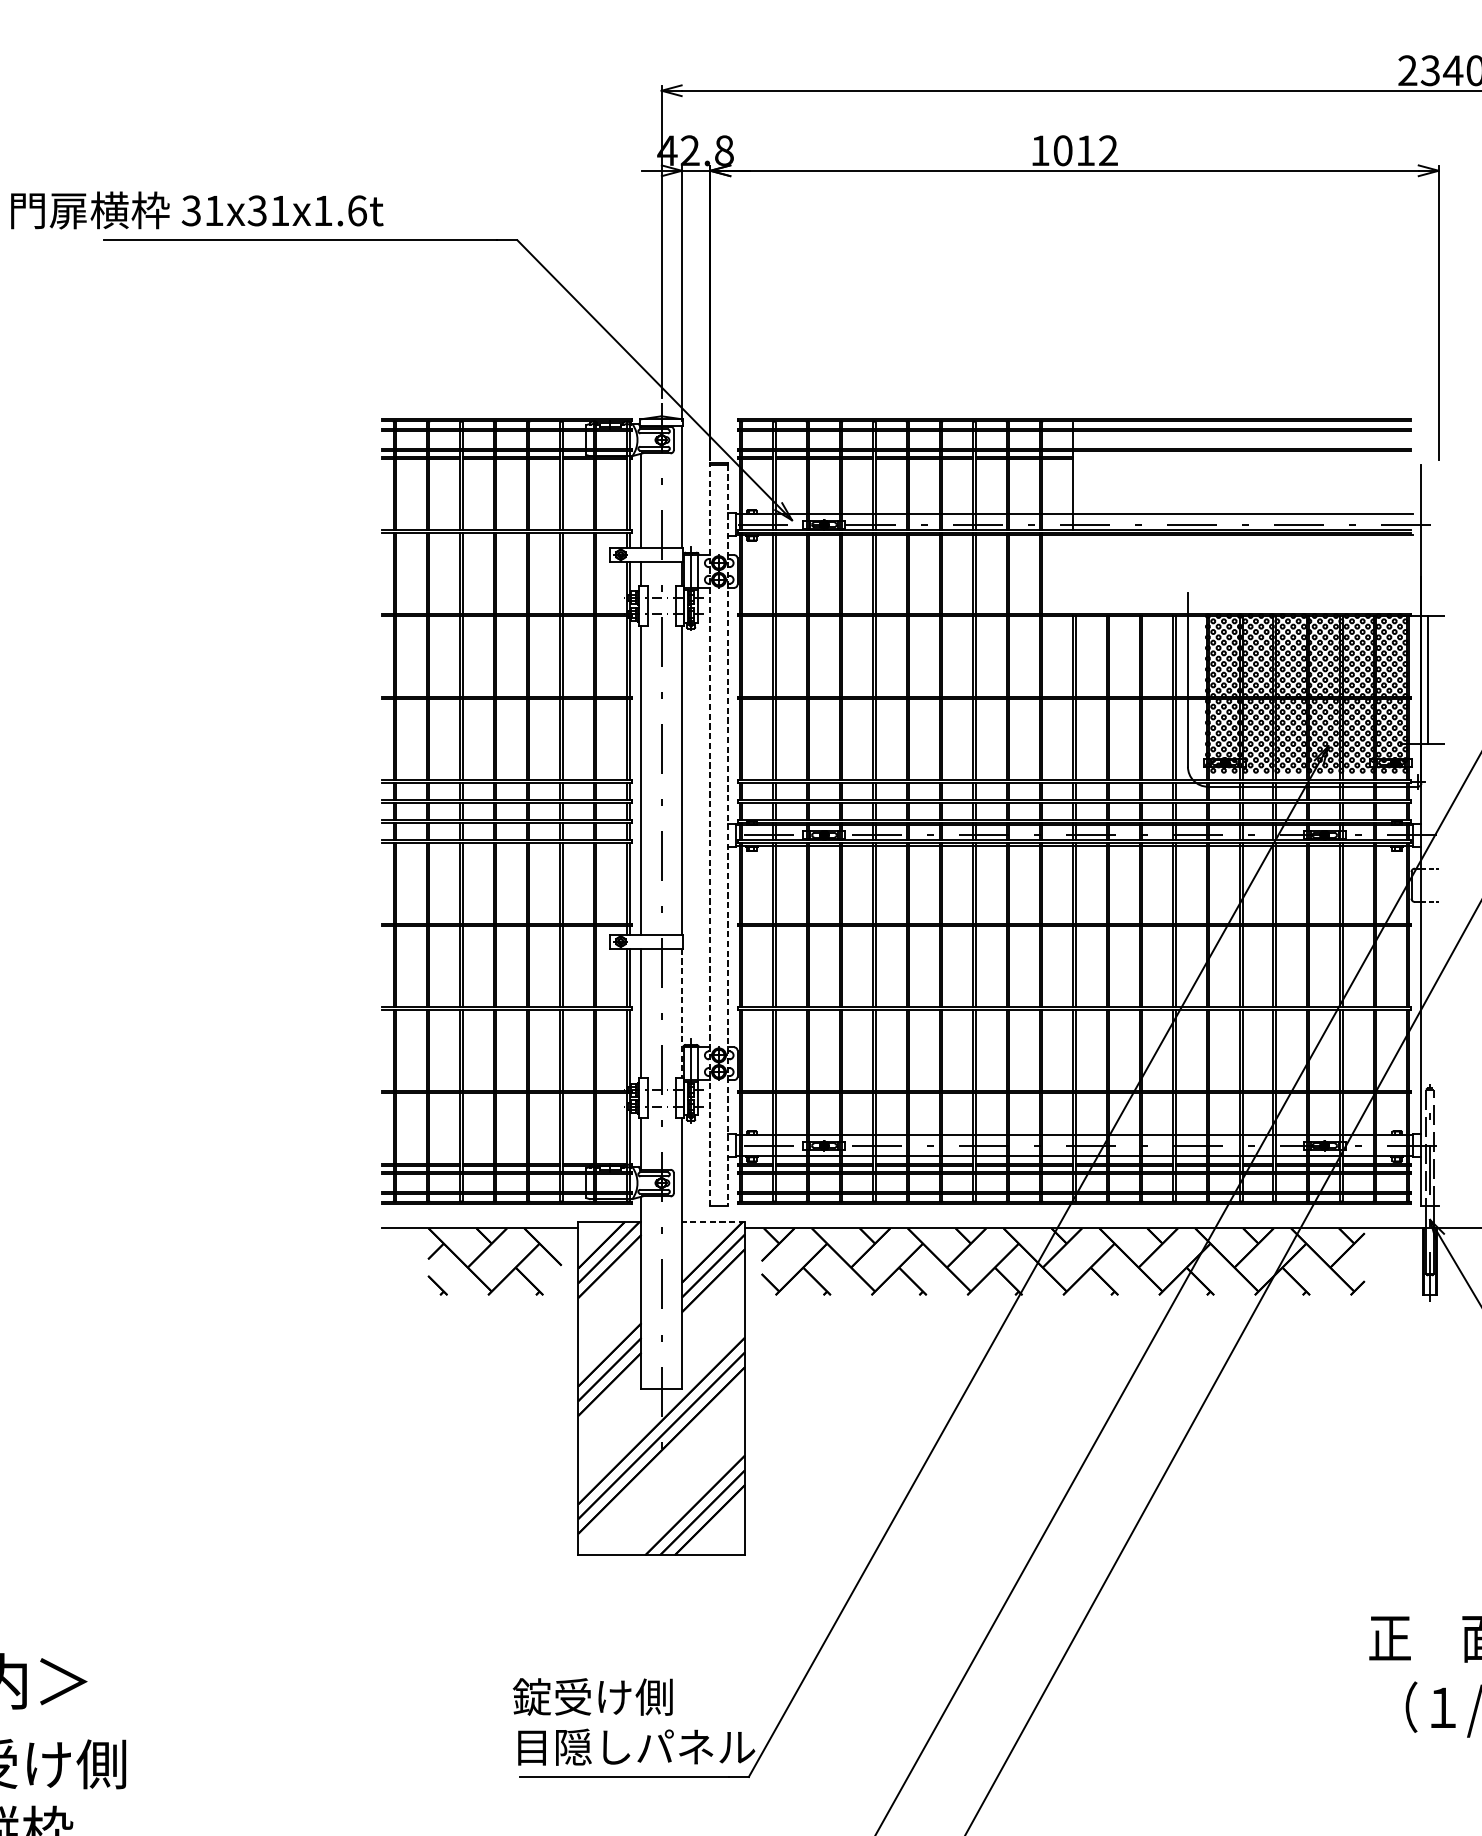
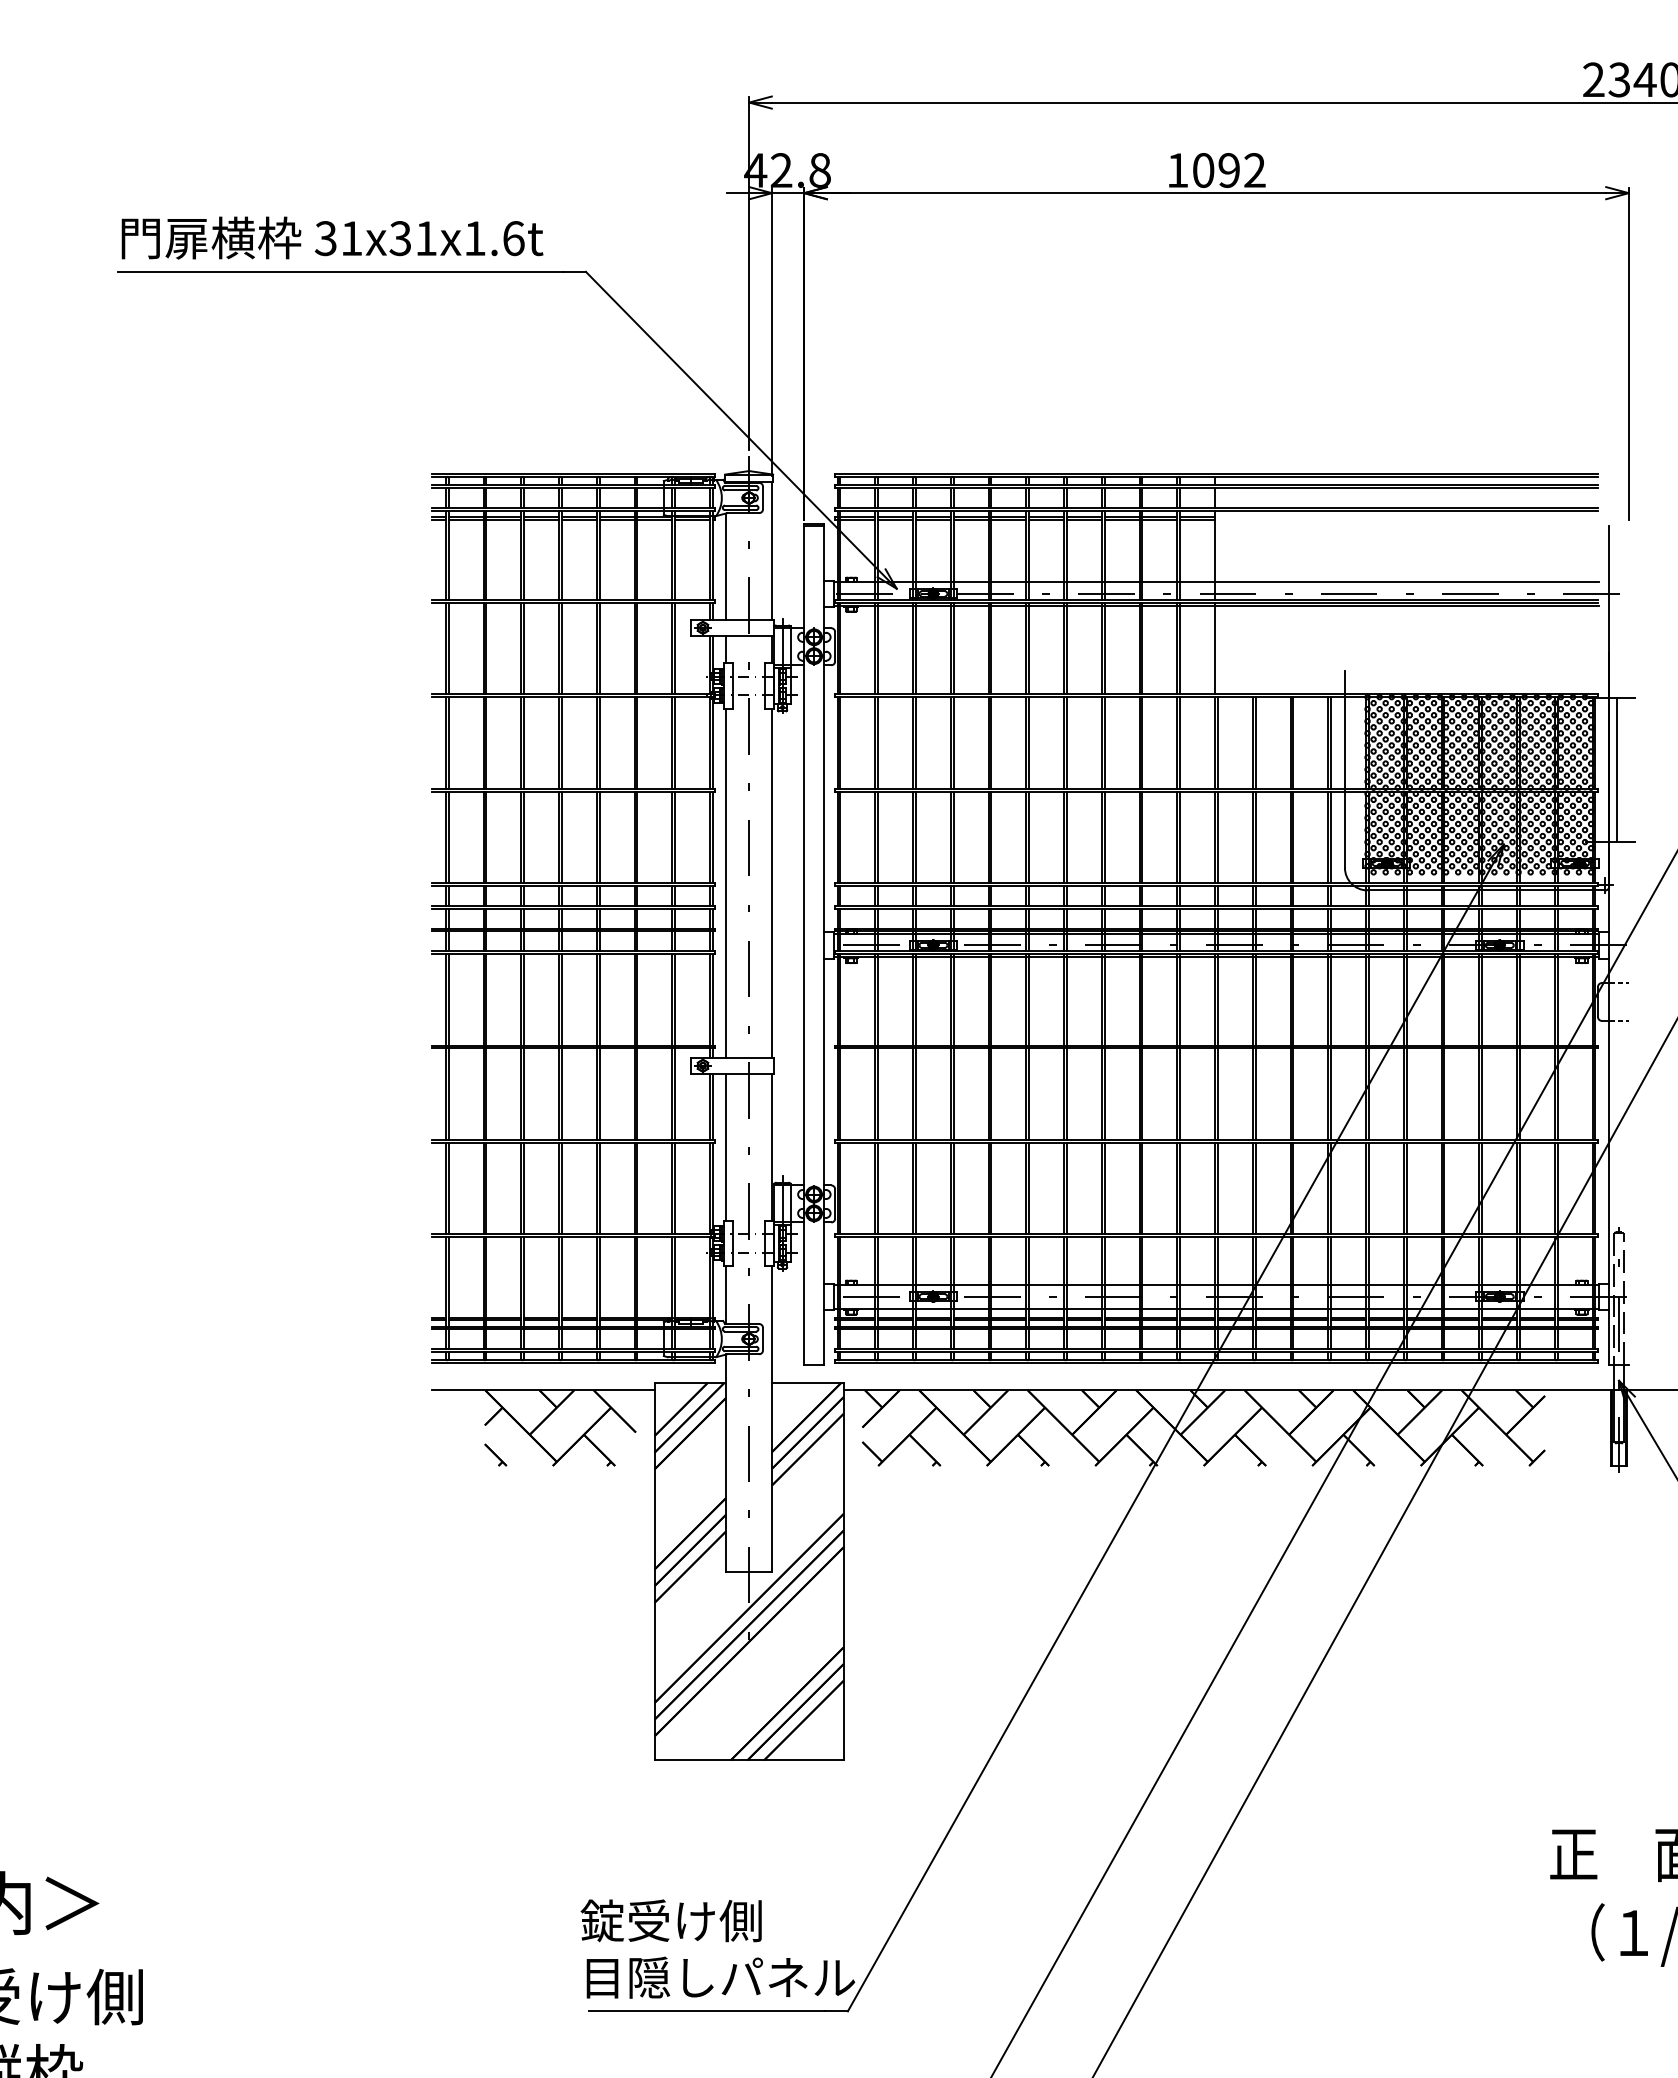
text: (1085, 150) -> (1228, 170), 1012 -> 1092
text: (197, 209) -> (332, 237), moved
line: (1073, 573) -> (1215, 648), added
line: (710, 834) -> (804, 944), dashed -> solid
line: (727, 835) -> (823, 945), dashed -> solid
line: (682, 1013) -> (772, 1147), dashed -> solid
line: (713, 1221) -> (807, 1382), dashed -> solid

